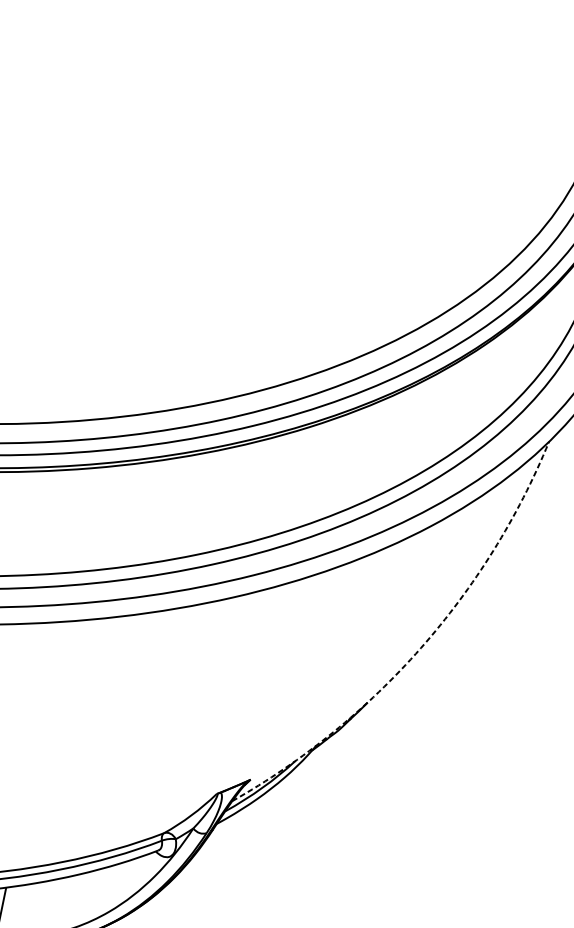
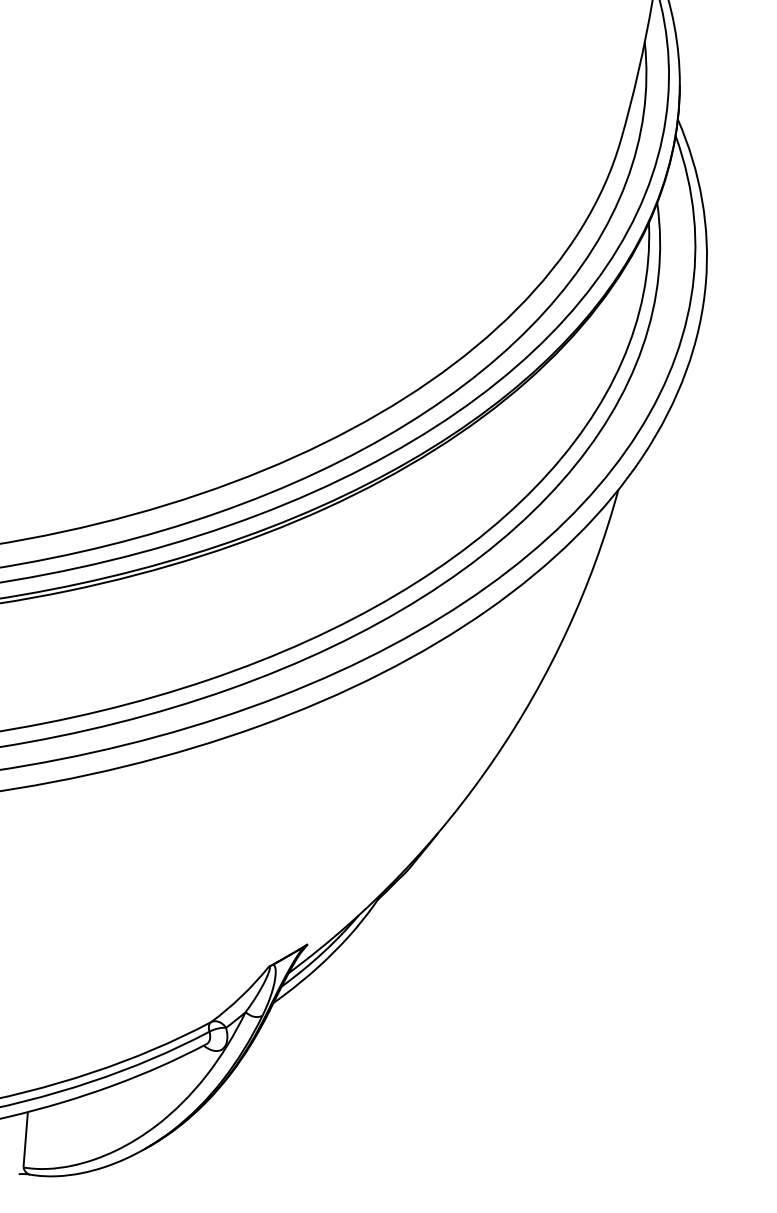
arc: (421, 648) -> (494, 759), dashed -> solid

